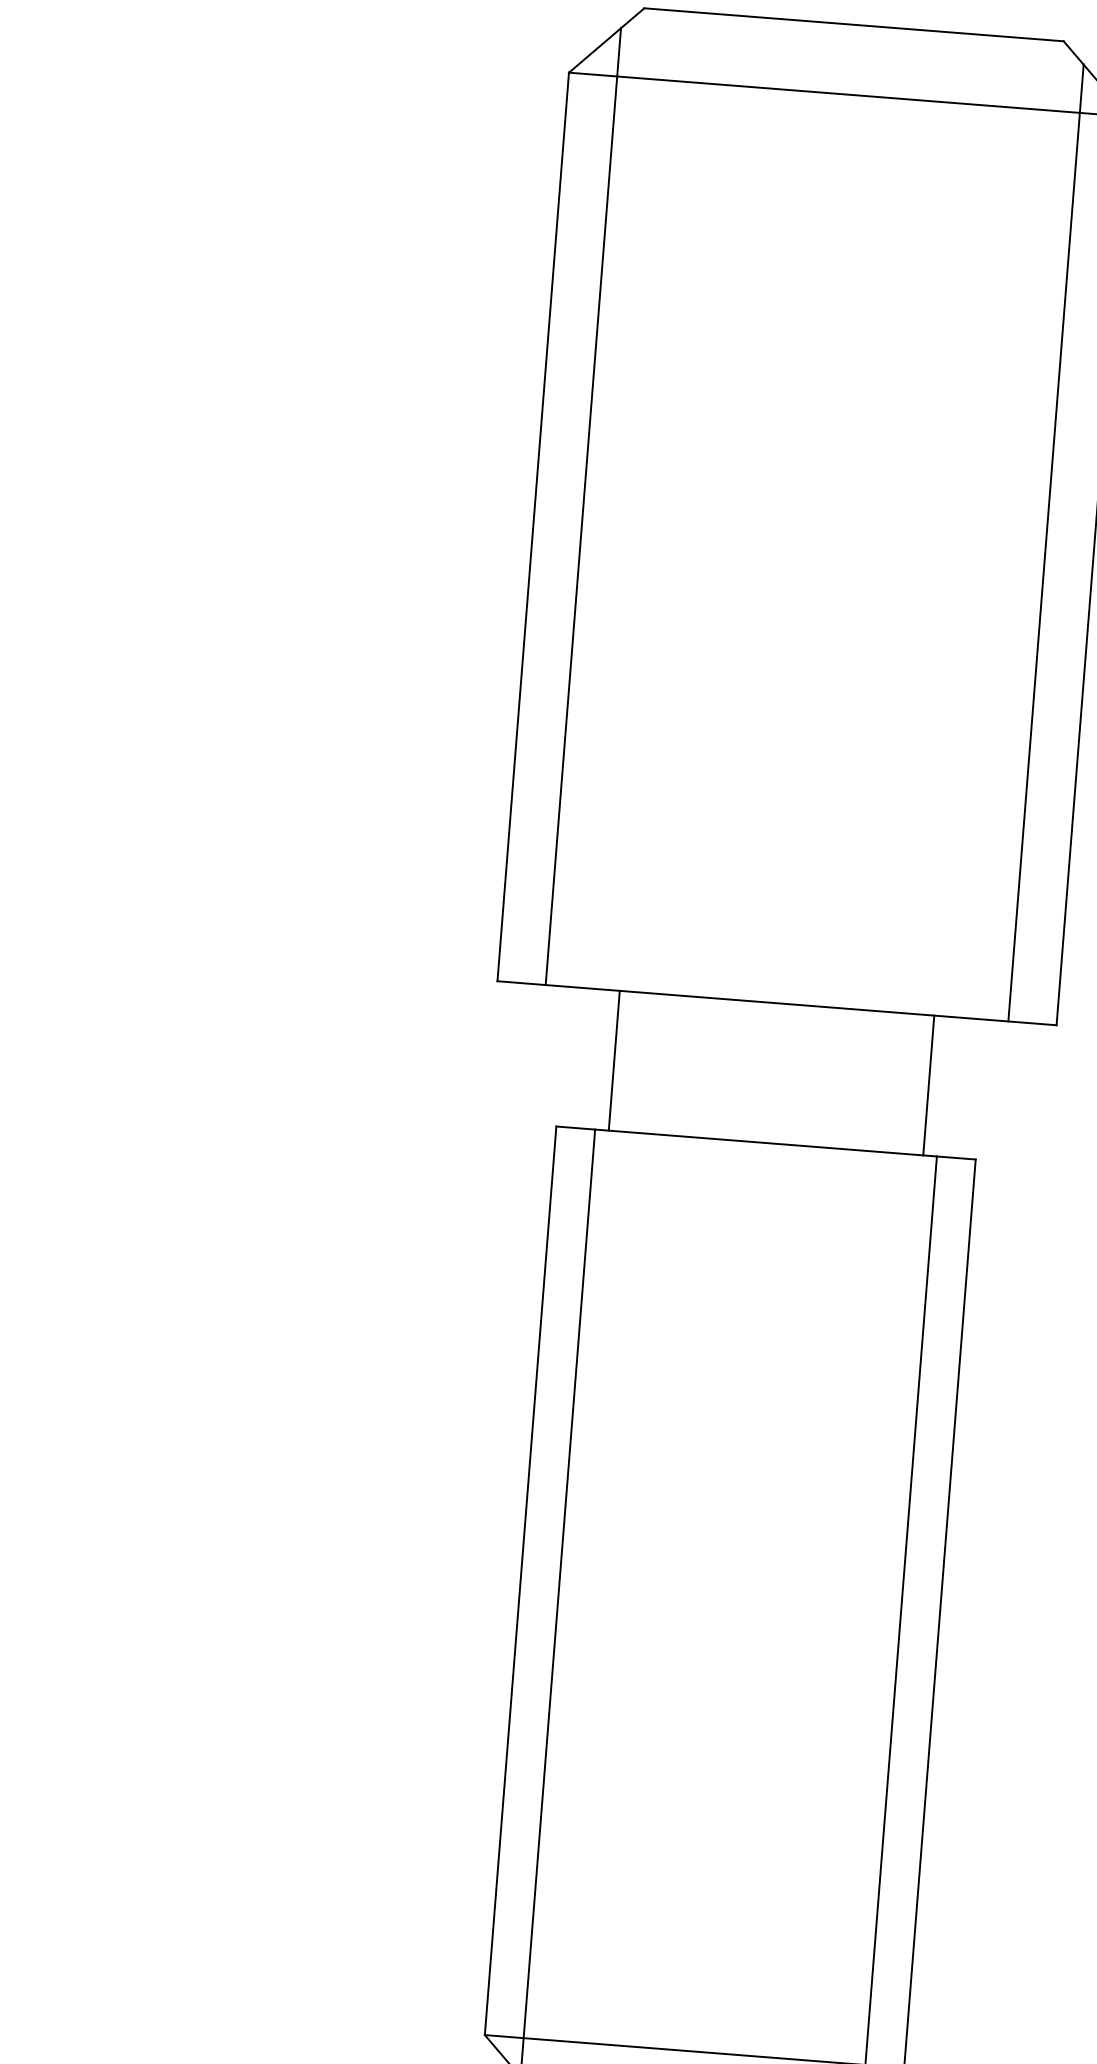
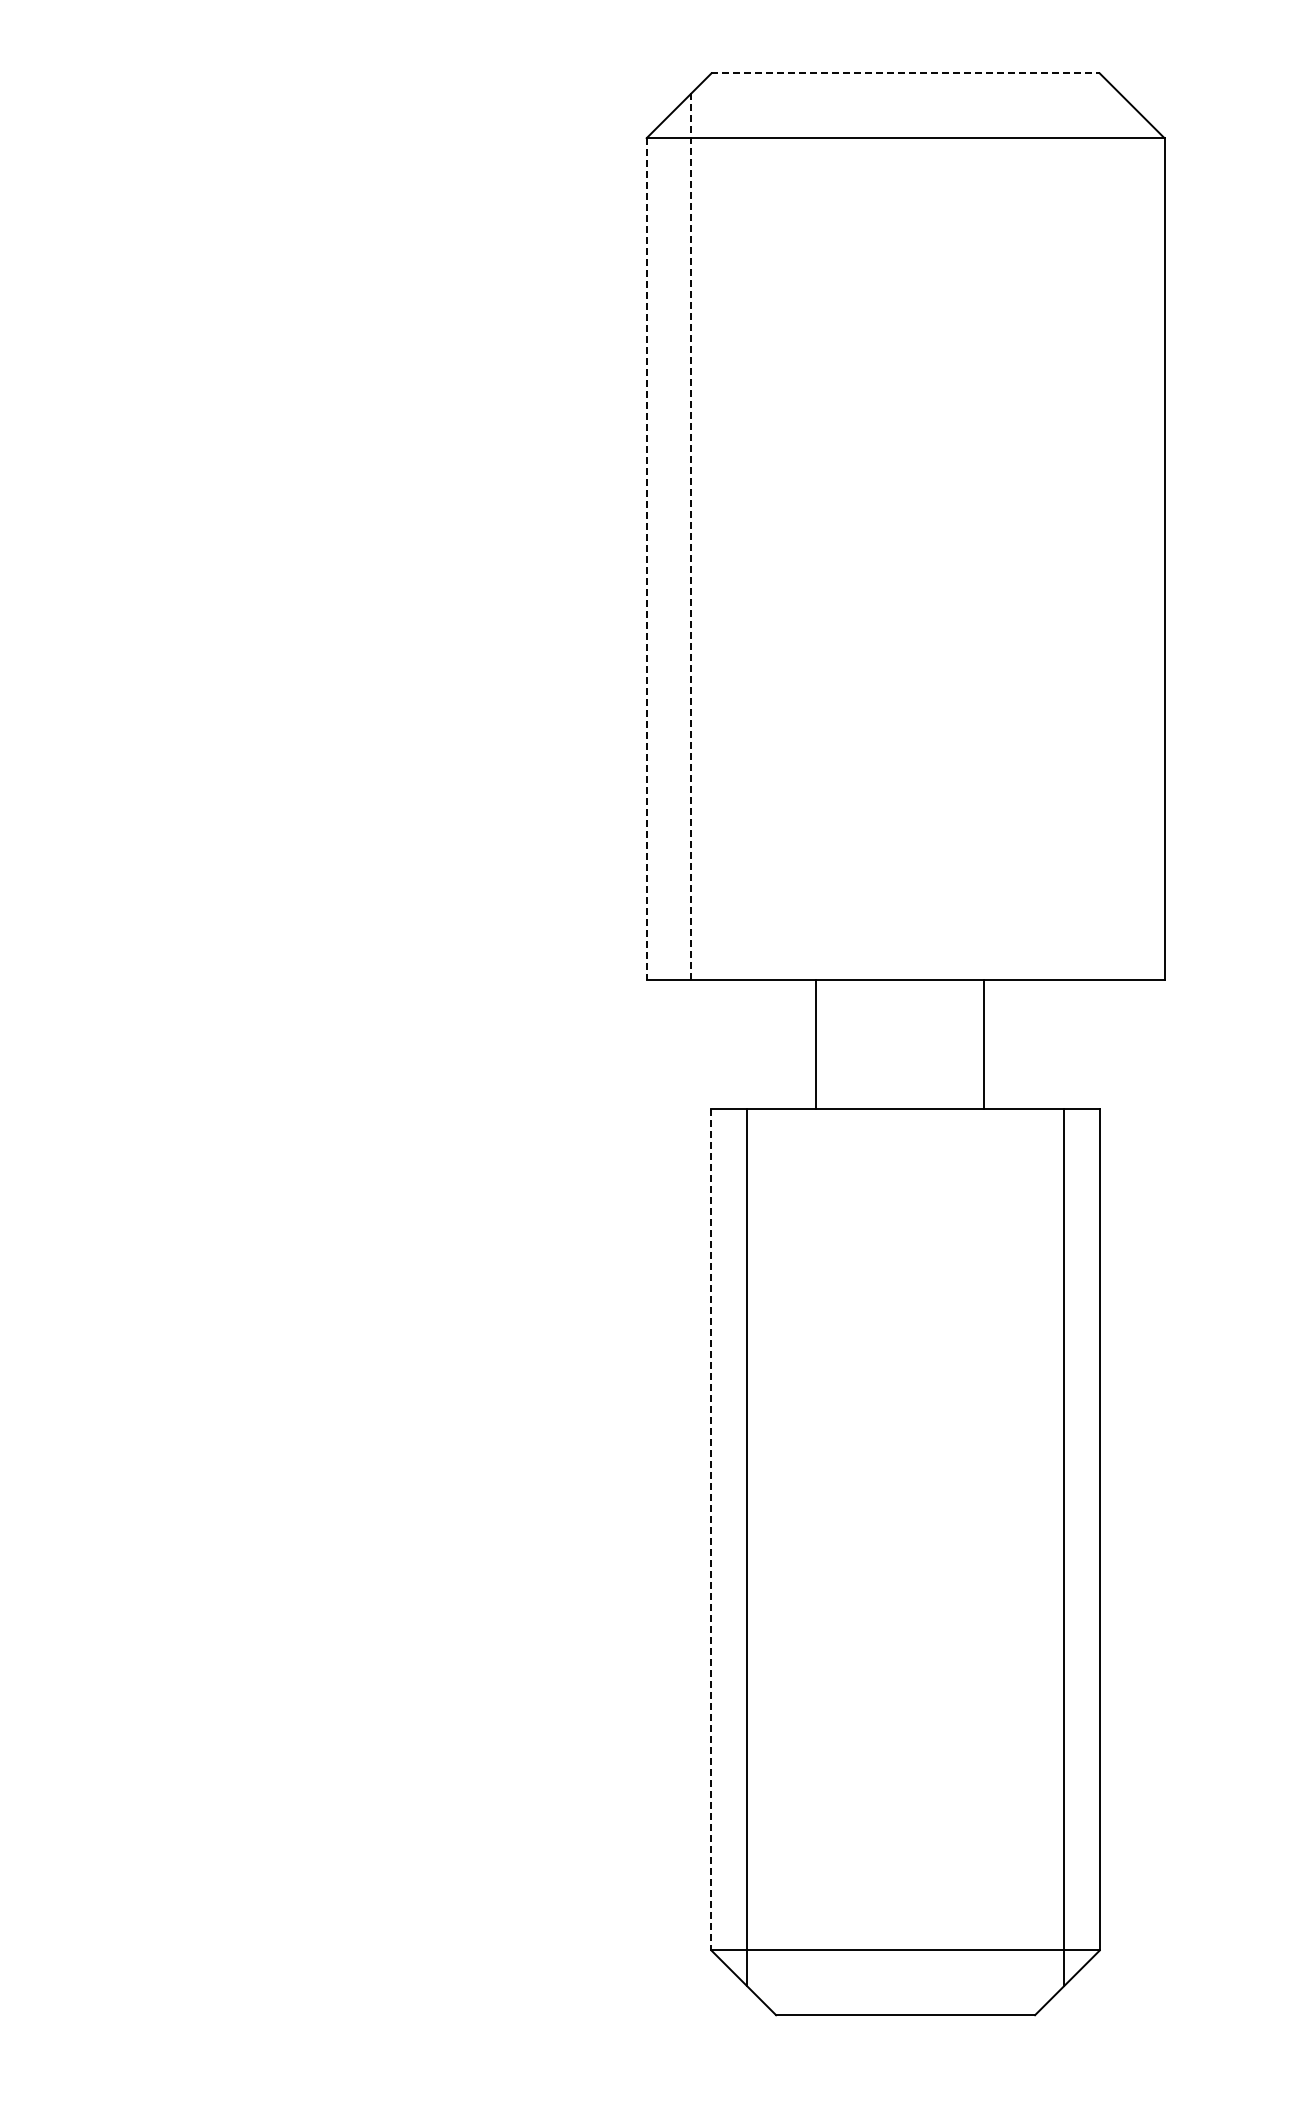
line: (854, 24) -> (906, 73), solid -> dashed
line: (583, 506) -> (691, 536), solid -> dashed
line: (533, 526) -> (646, 558), solid -> dashed
line: (1045, 542) -> (1119, 536), removed
line: (613, 1060) -> (815, 1044), moved
line: (929, 1085) -> (984, 1044), moved
line: (520, 1580) -> (711, 1529), solid -> dashed

